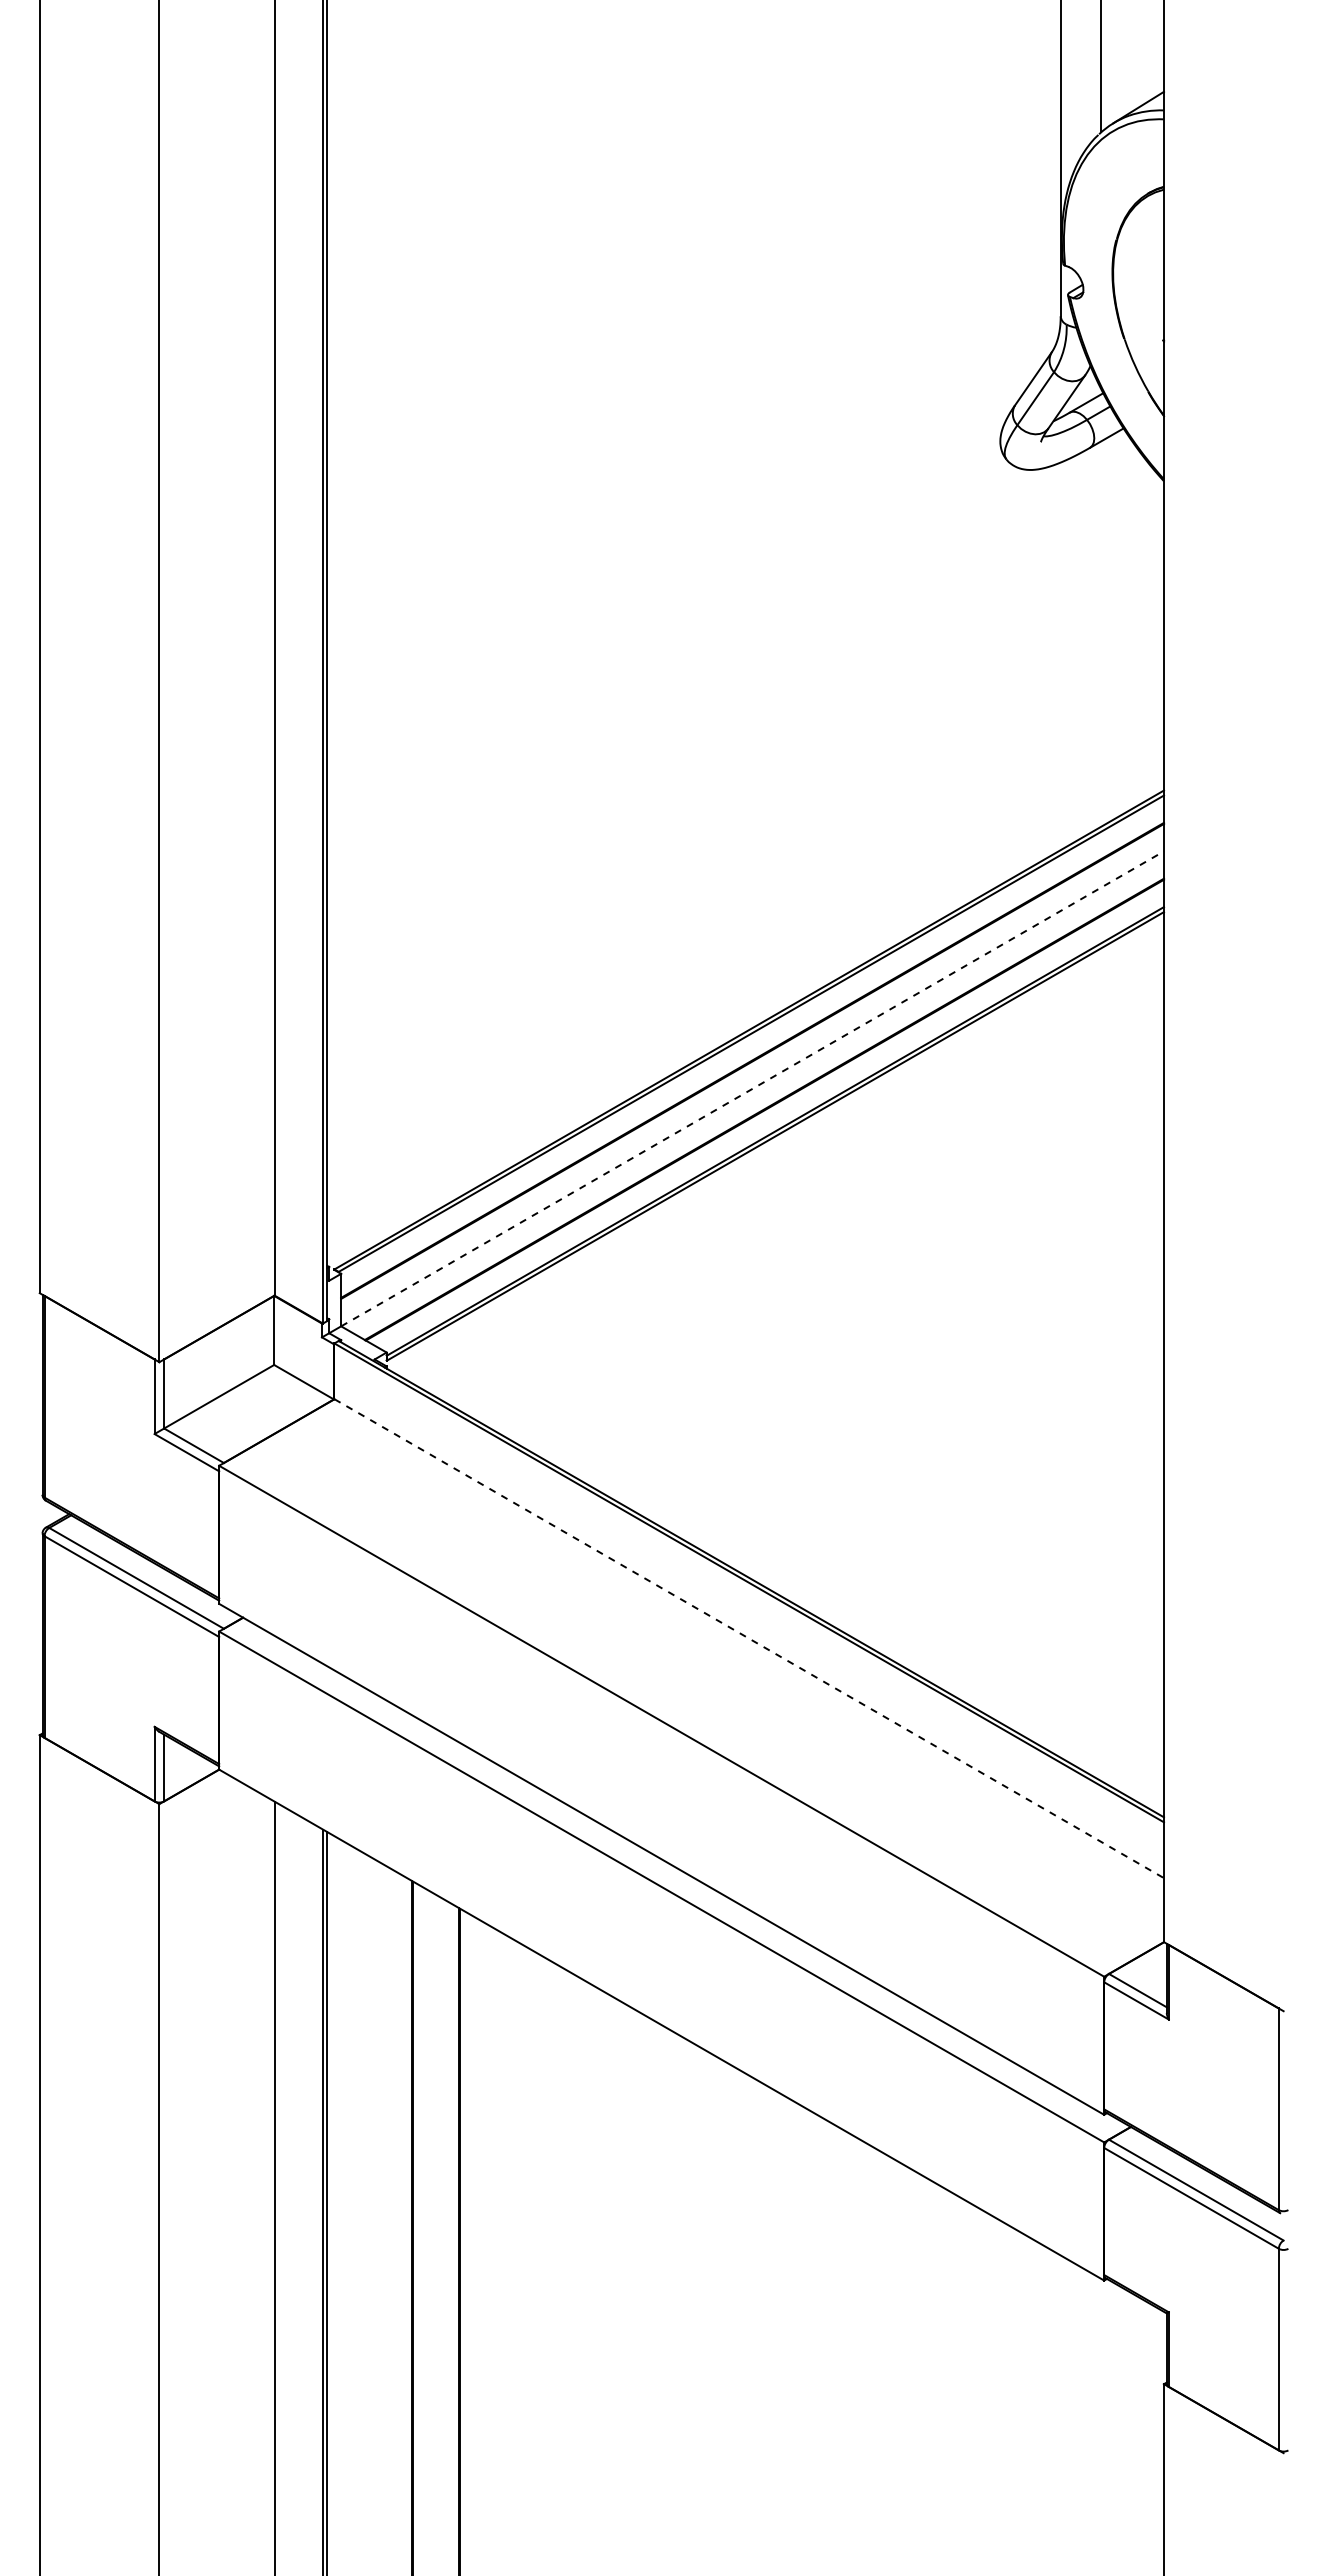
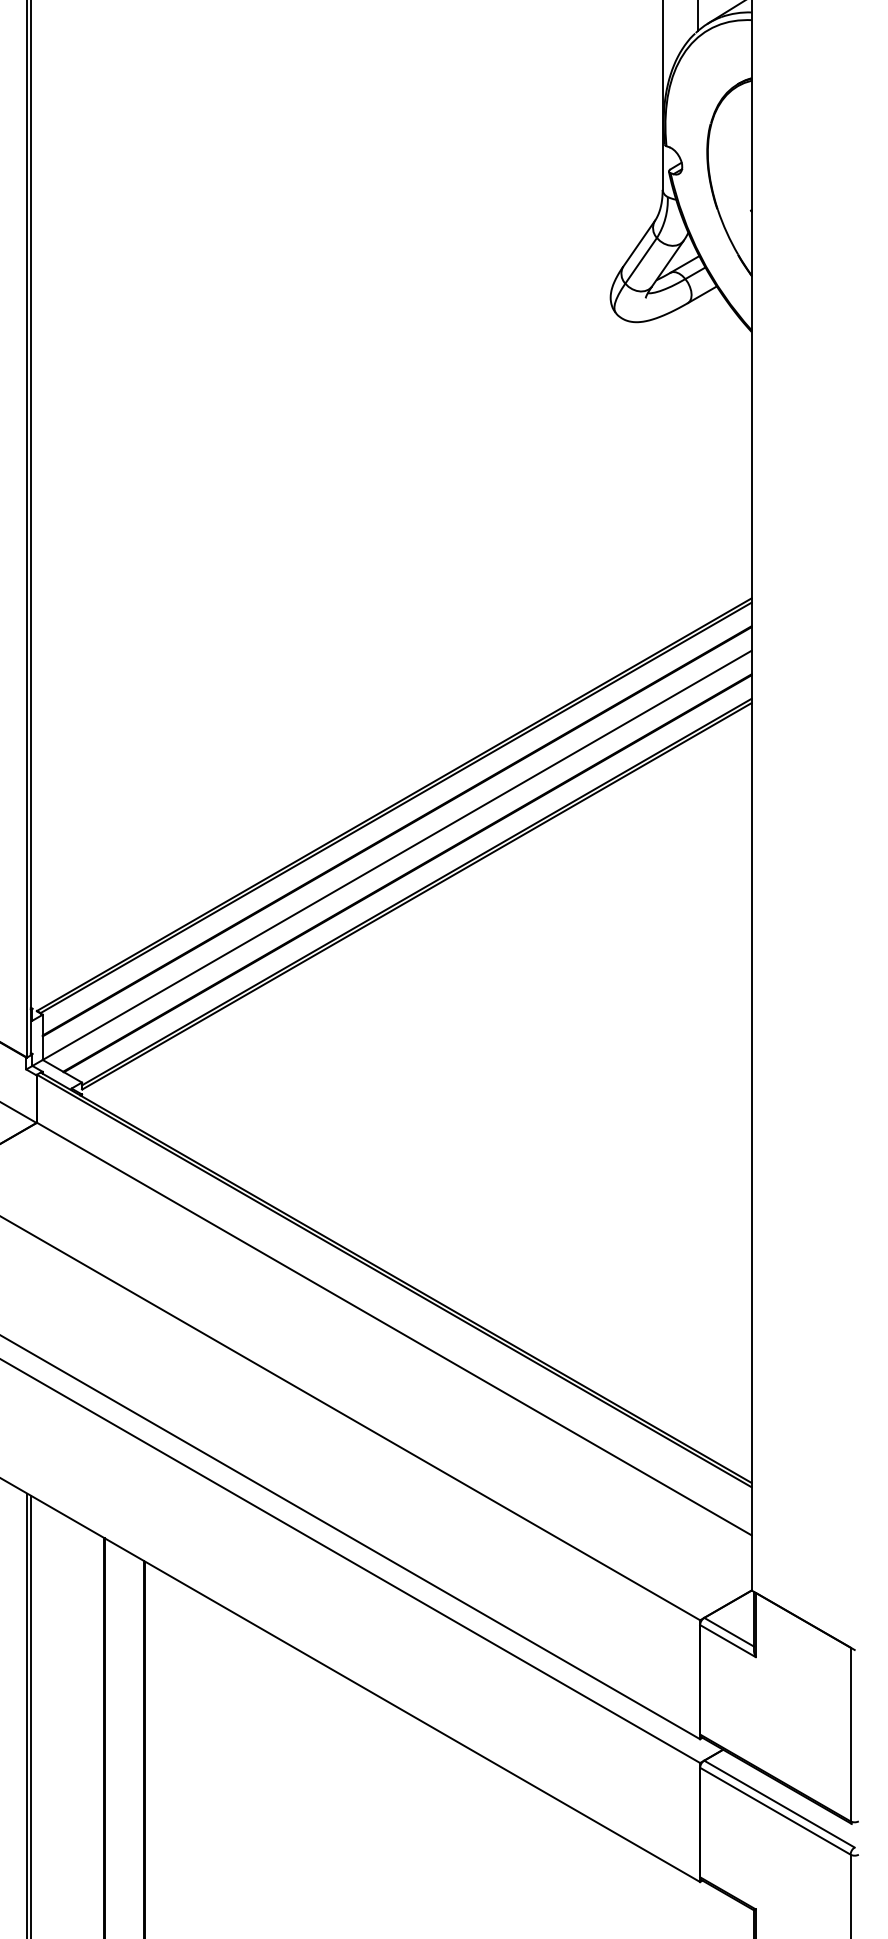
line: (753, 1088) -> (398, 855), dashed -> solid
line: (749, 1638) -> (394, 1328), dashed -> solid

